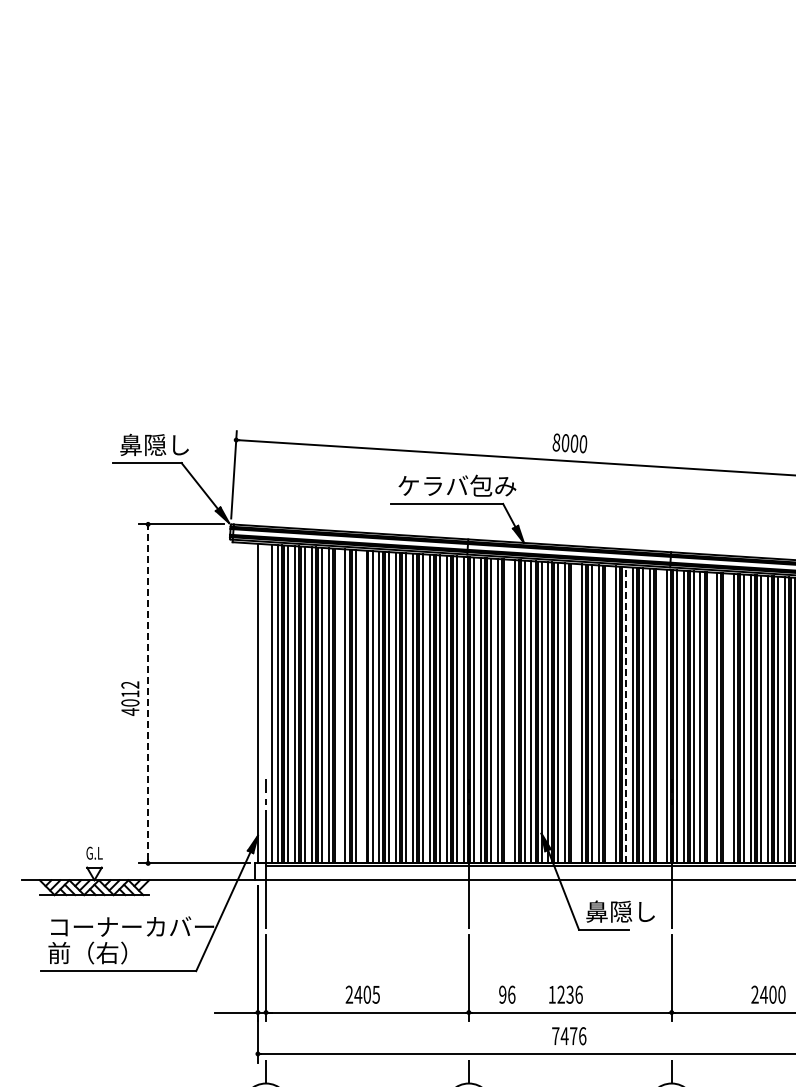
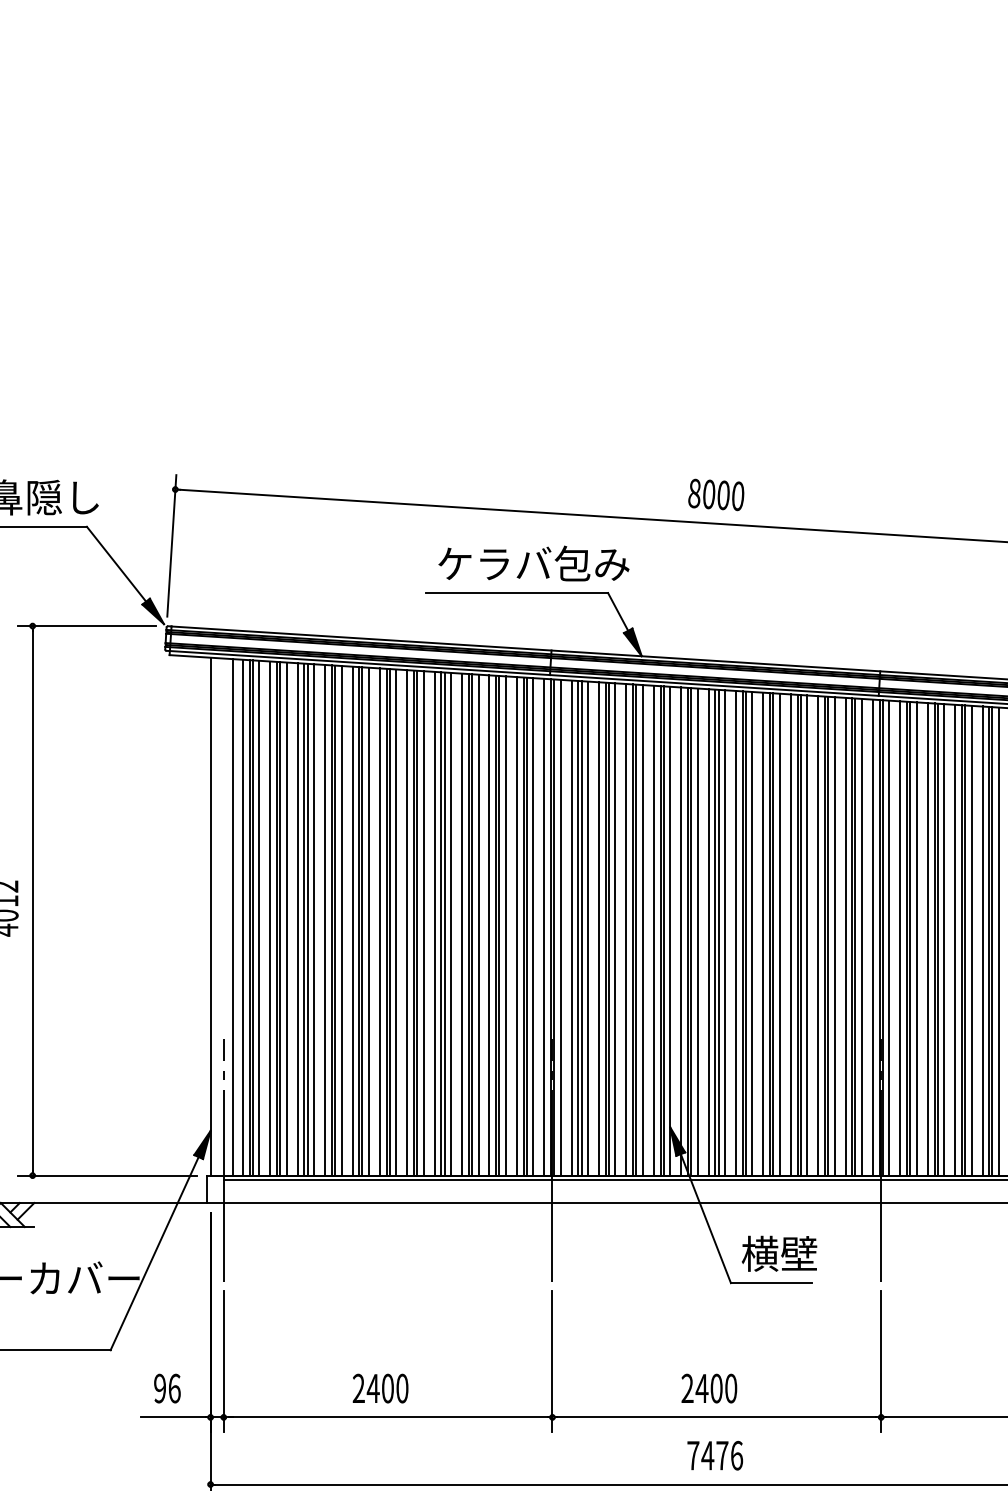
line: (148, 693) -> (33, 900), dashed -> solid
line: (338, 706) -> (341, 921), added
line: (362, 706) -> (380, 921), added
line: (507, 711) -> (615, 929), added
line: (575, 713) -> (725, 932), added
line: (609, 714) -> (780, 934), added
line: (626, 714) -> (807, 934), dashed -> solid
line: (659, 716) -> (861, 937), added
line: (710, 717) -> (944, 939), added
line: (727, 718) -> (971, 940), added
text: (619, 911) -> (796, 1253), 鼻隠し -> 横壁
text: (375, 994) -> (401, 1388), 2405 -> 2400
text: (507, 994) -> (167, 1388), moved
text: (565, 994) -> (709, 1388), 1236 -> 2400

